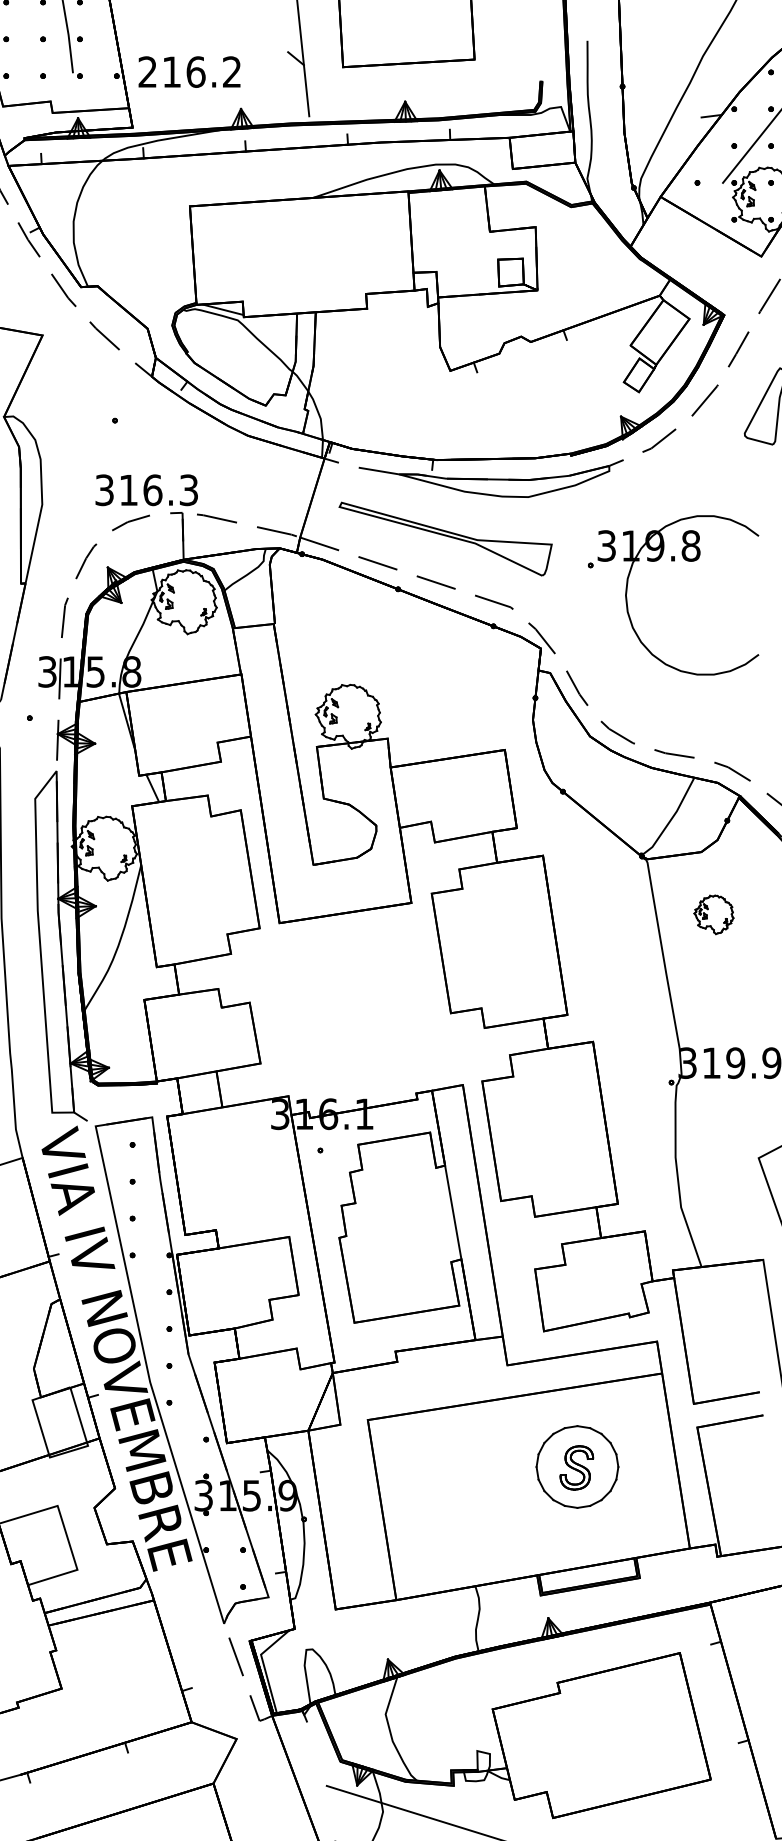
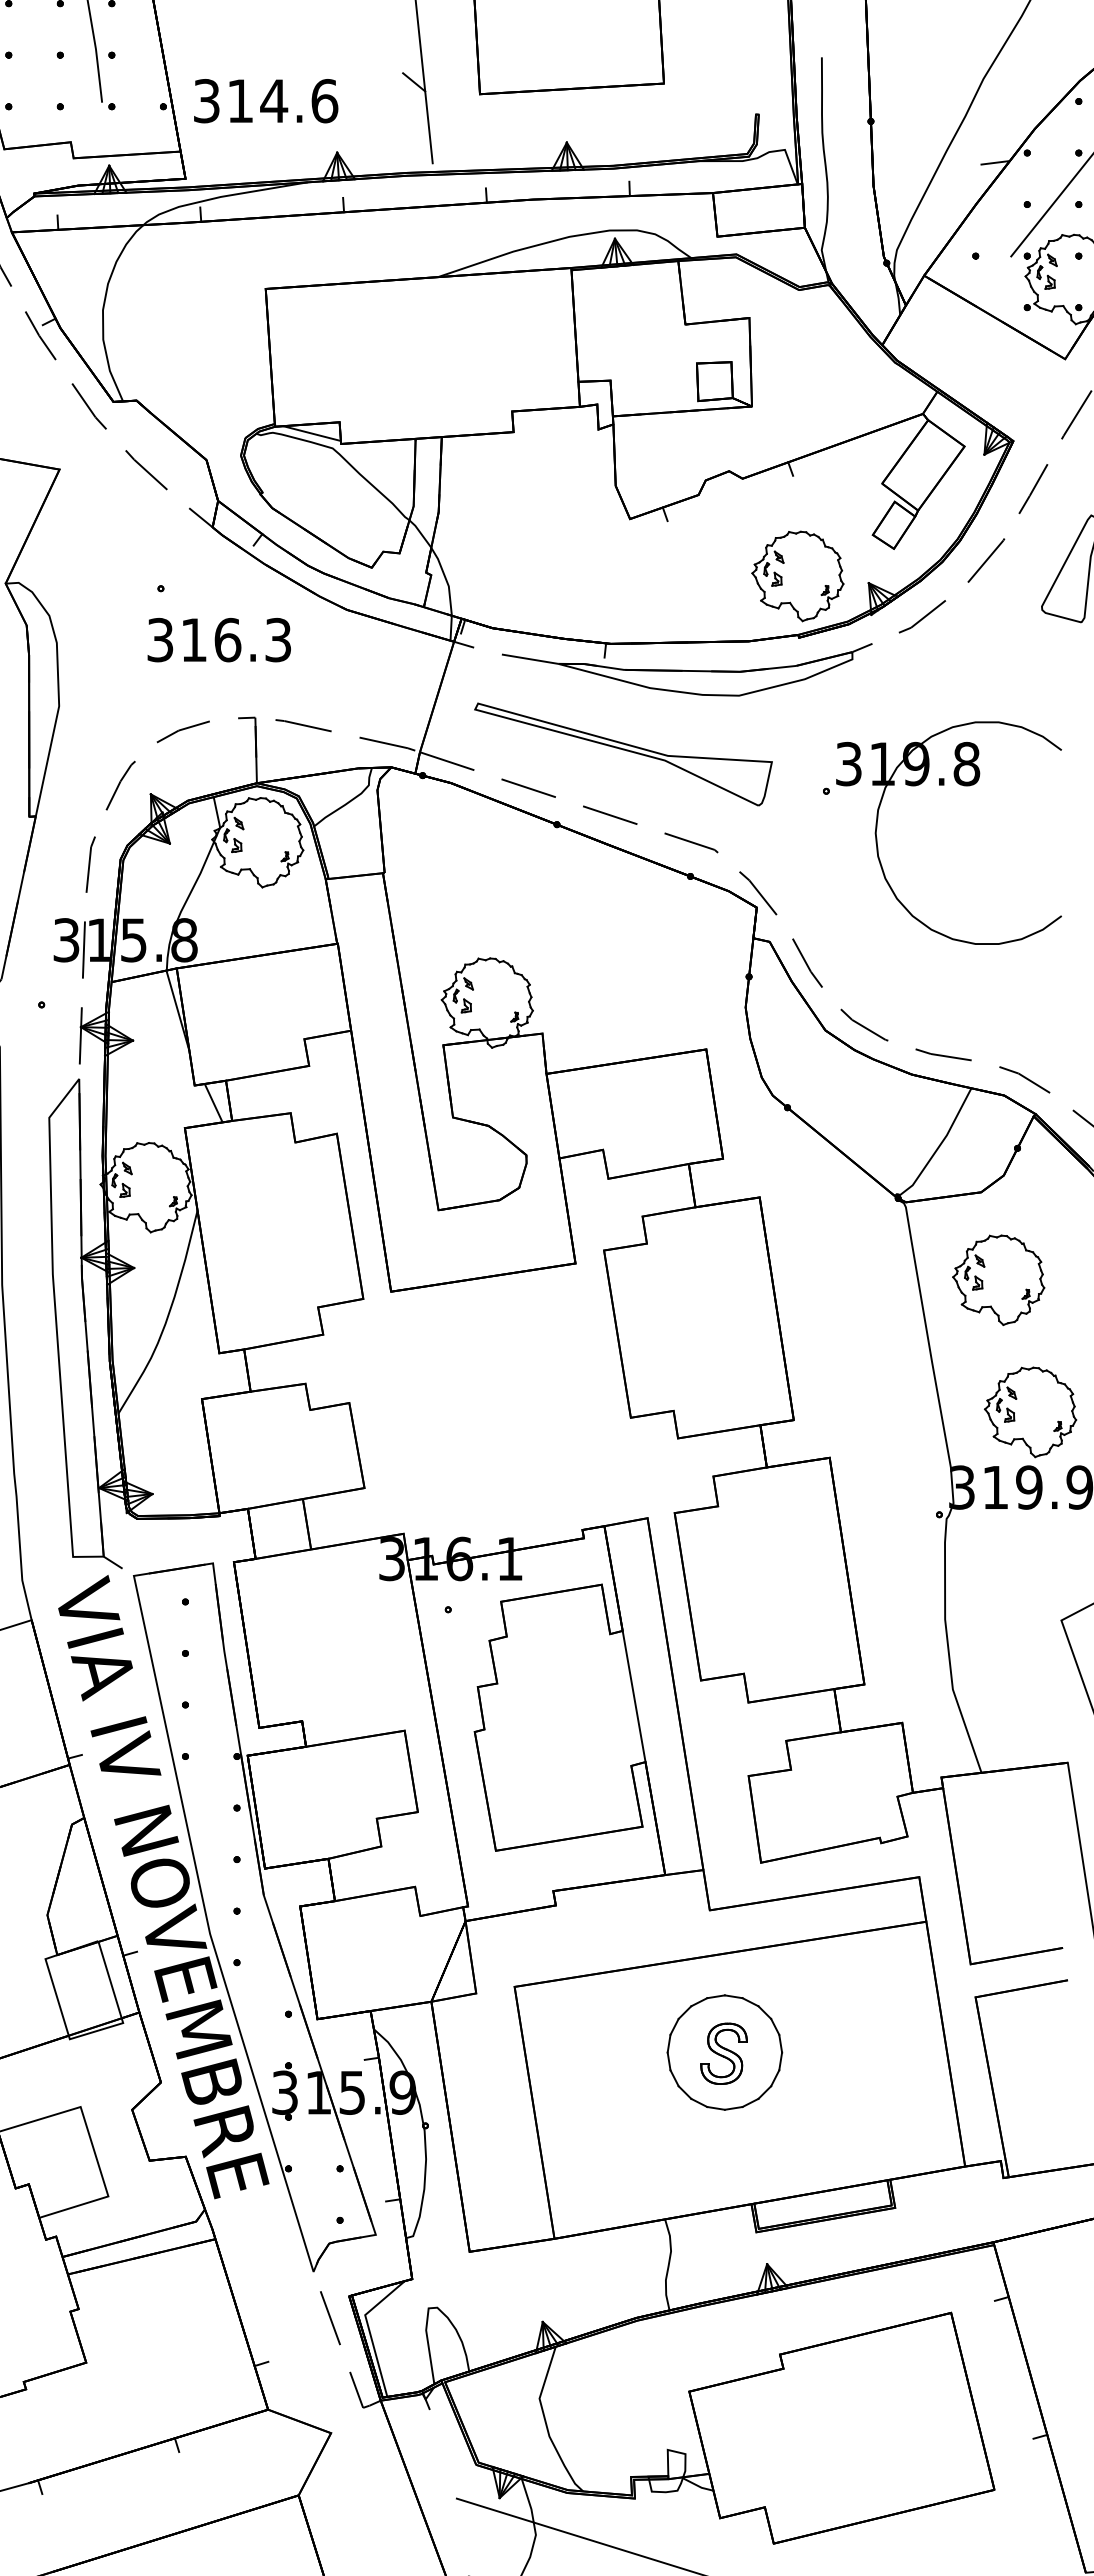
text: (190, 72) -> (266, 101), 216.2 -> 314.6
part: (570, 411) -> (797, 576), added
text: (146, 490) -> (218, 640), moved
part: (713, 914) -> (998, 1279), size x1.67
part: (736, 1009) -> (1030, 1412), added
part: (577, 1466) -> (724, 2052), moved

